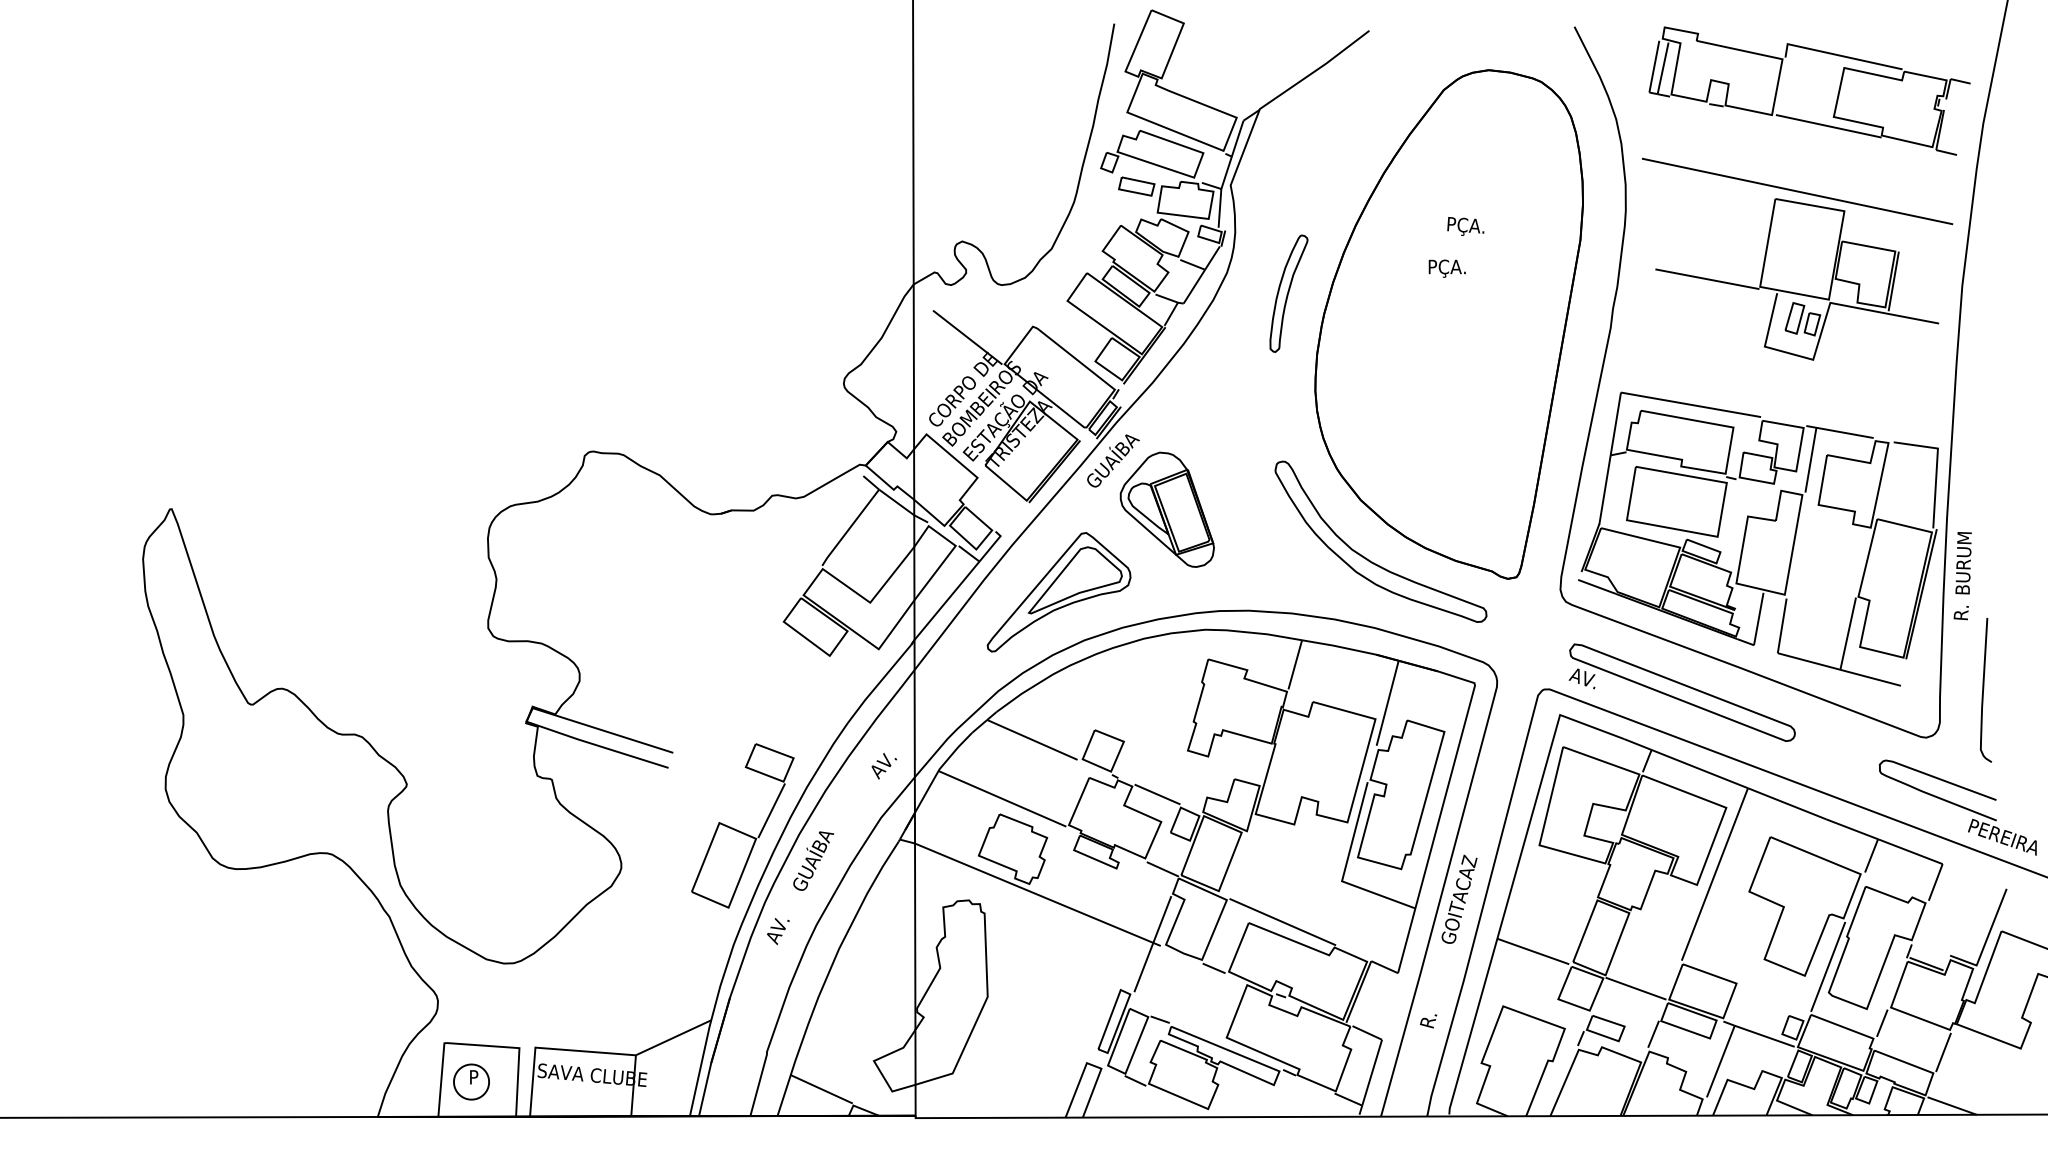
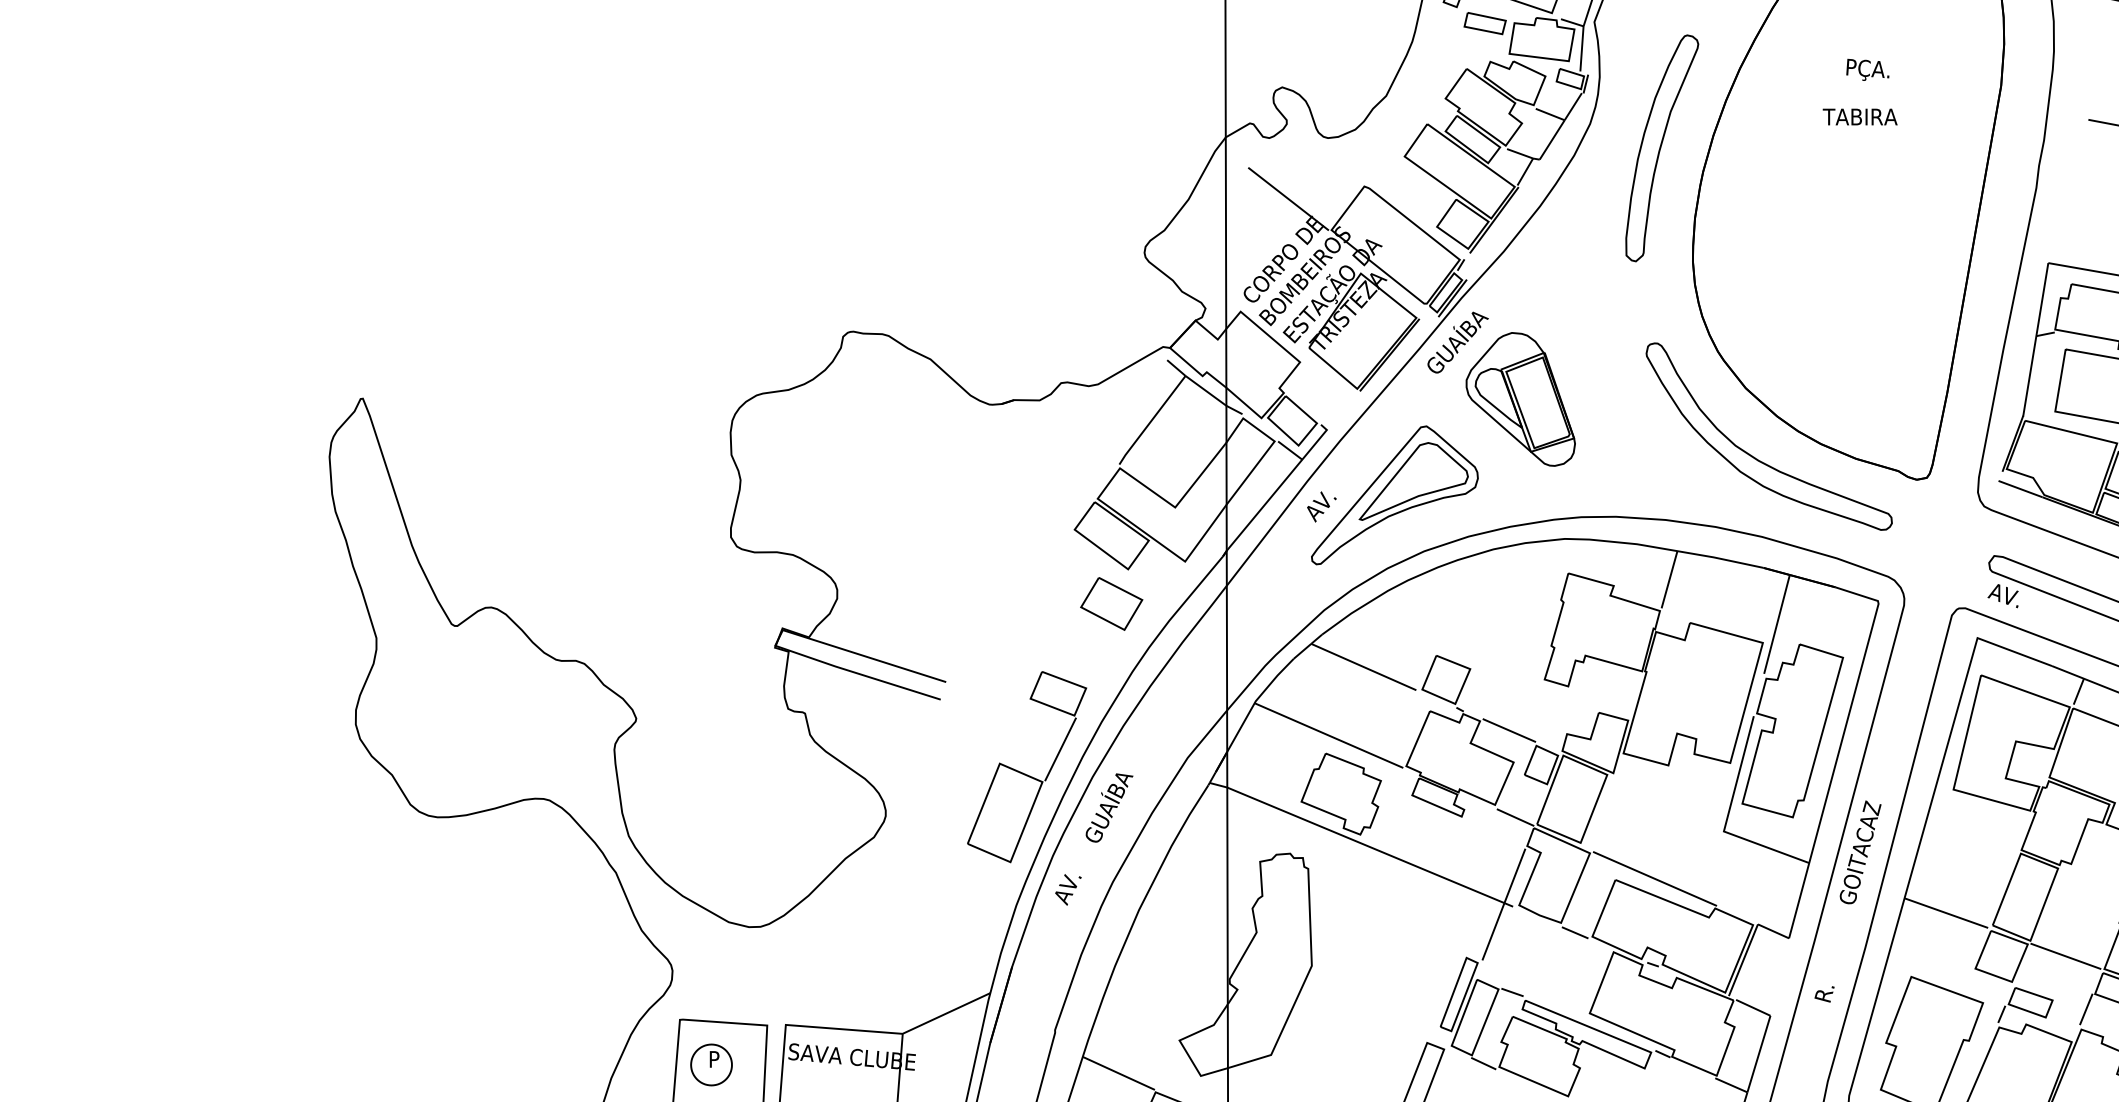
text: (1459, 268) -> (1860, 118), PÇA. -> TABIRA
part: (1288, 293) -> (1661, 147), size x1.67
part: (815, 685) -> (1111, 603), added
text: (884, 766) -> (1322, 507), moved

